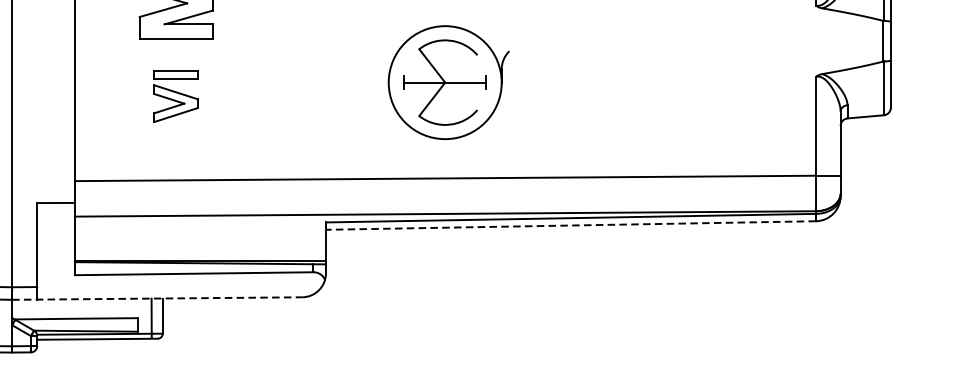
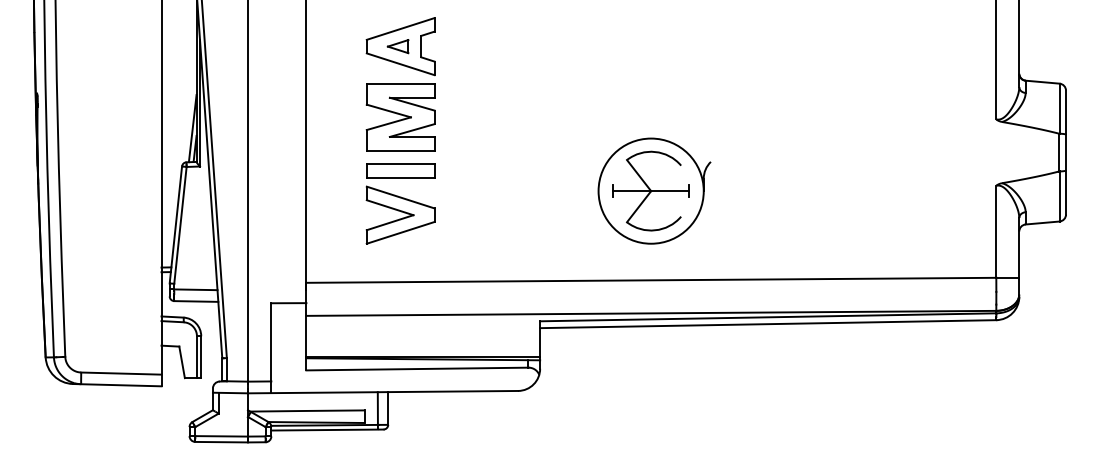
part: (175, 95) -> (400, 203), size x1.67
line: (570, 225) -> (767, 324), dashed -> solid
line: (157, 298) -> (383, 392), dashed -> solid

